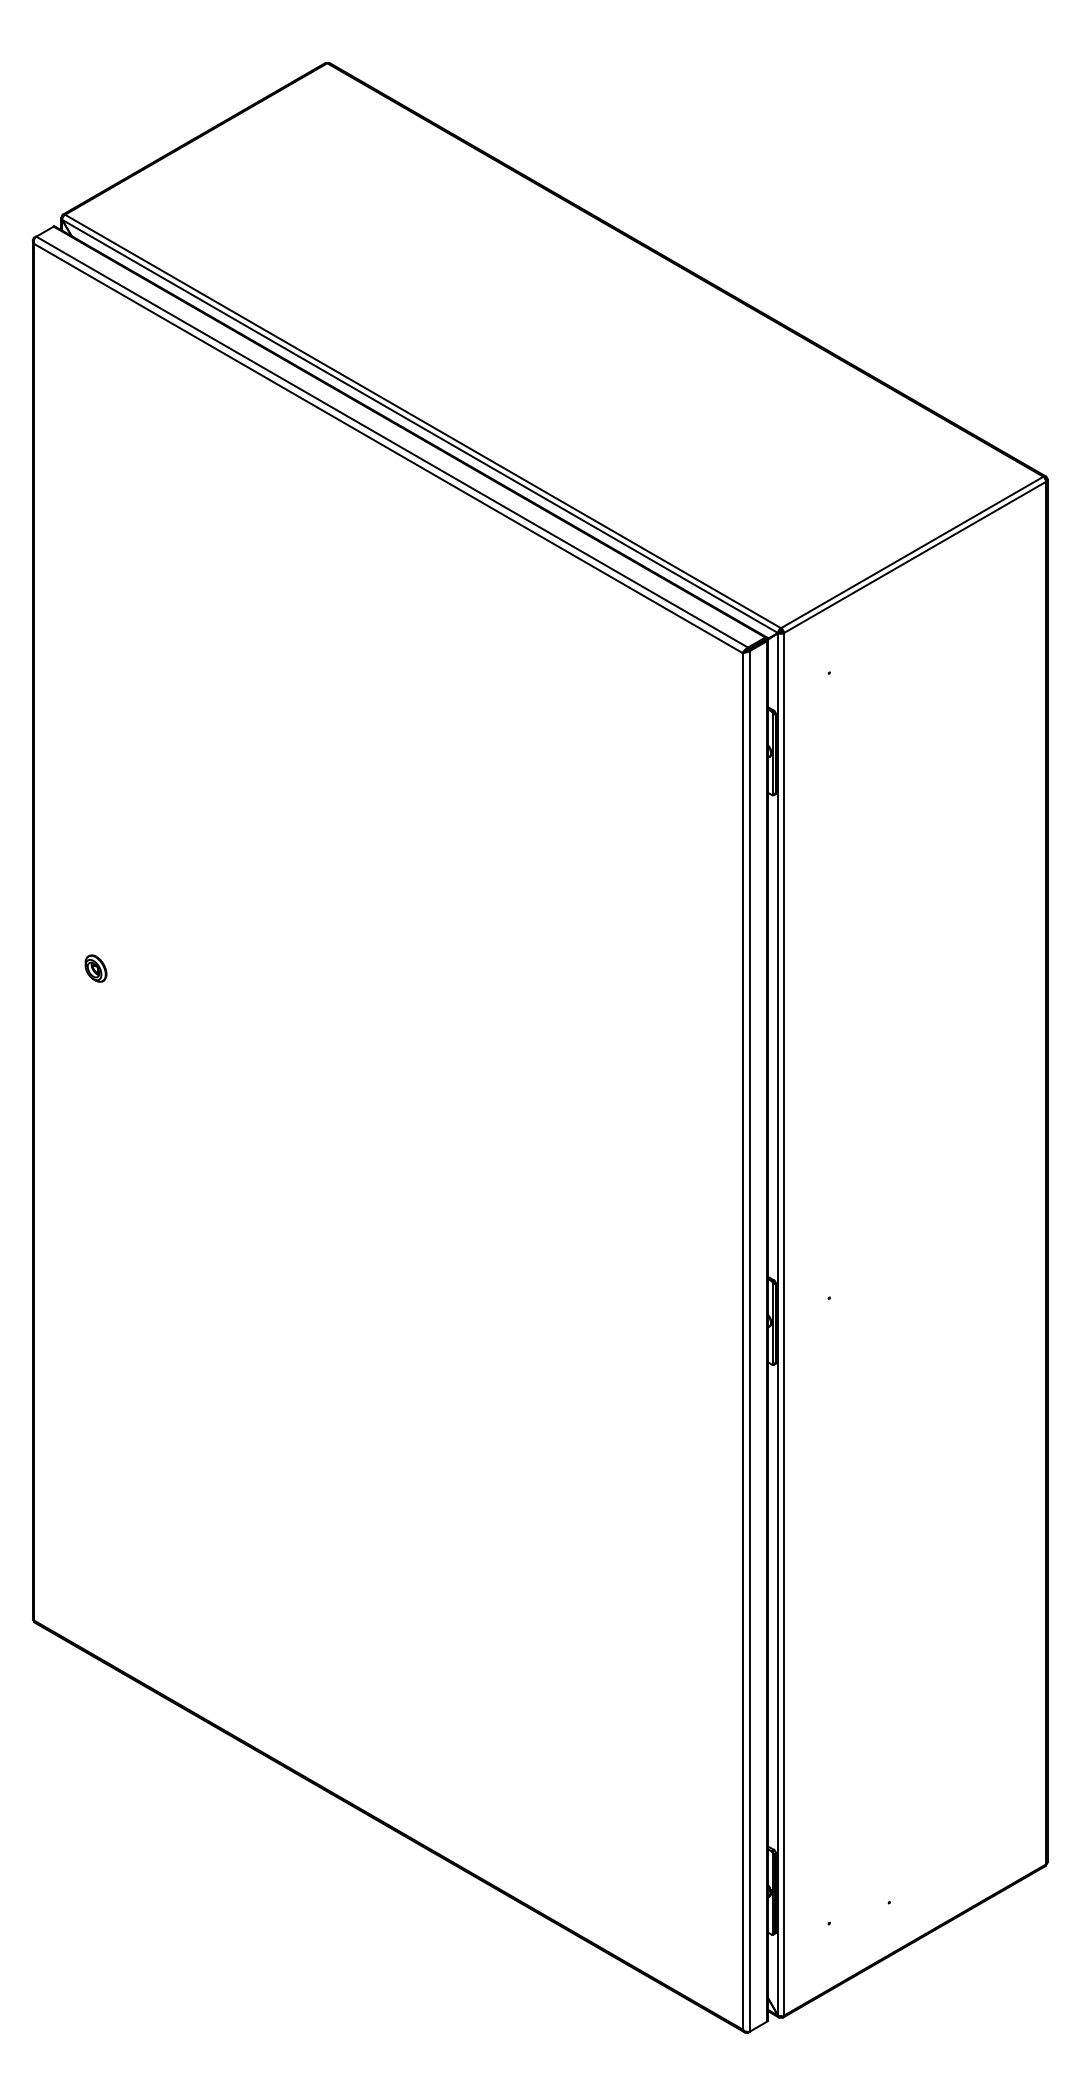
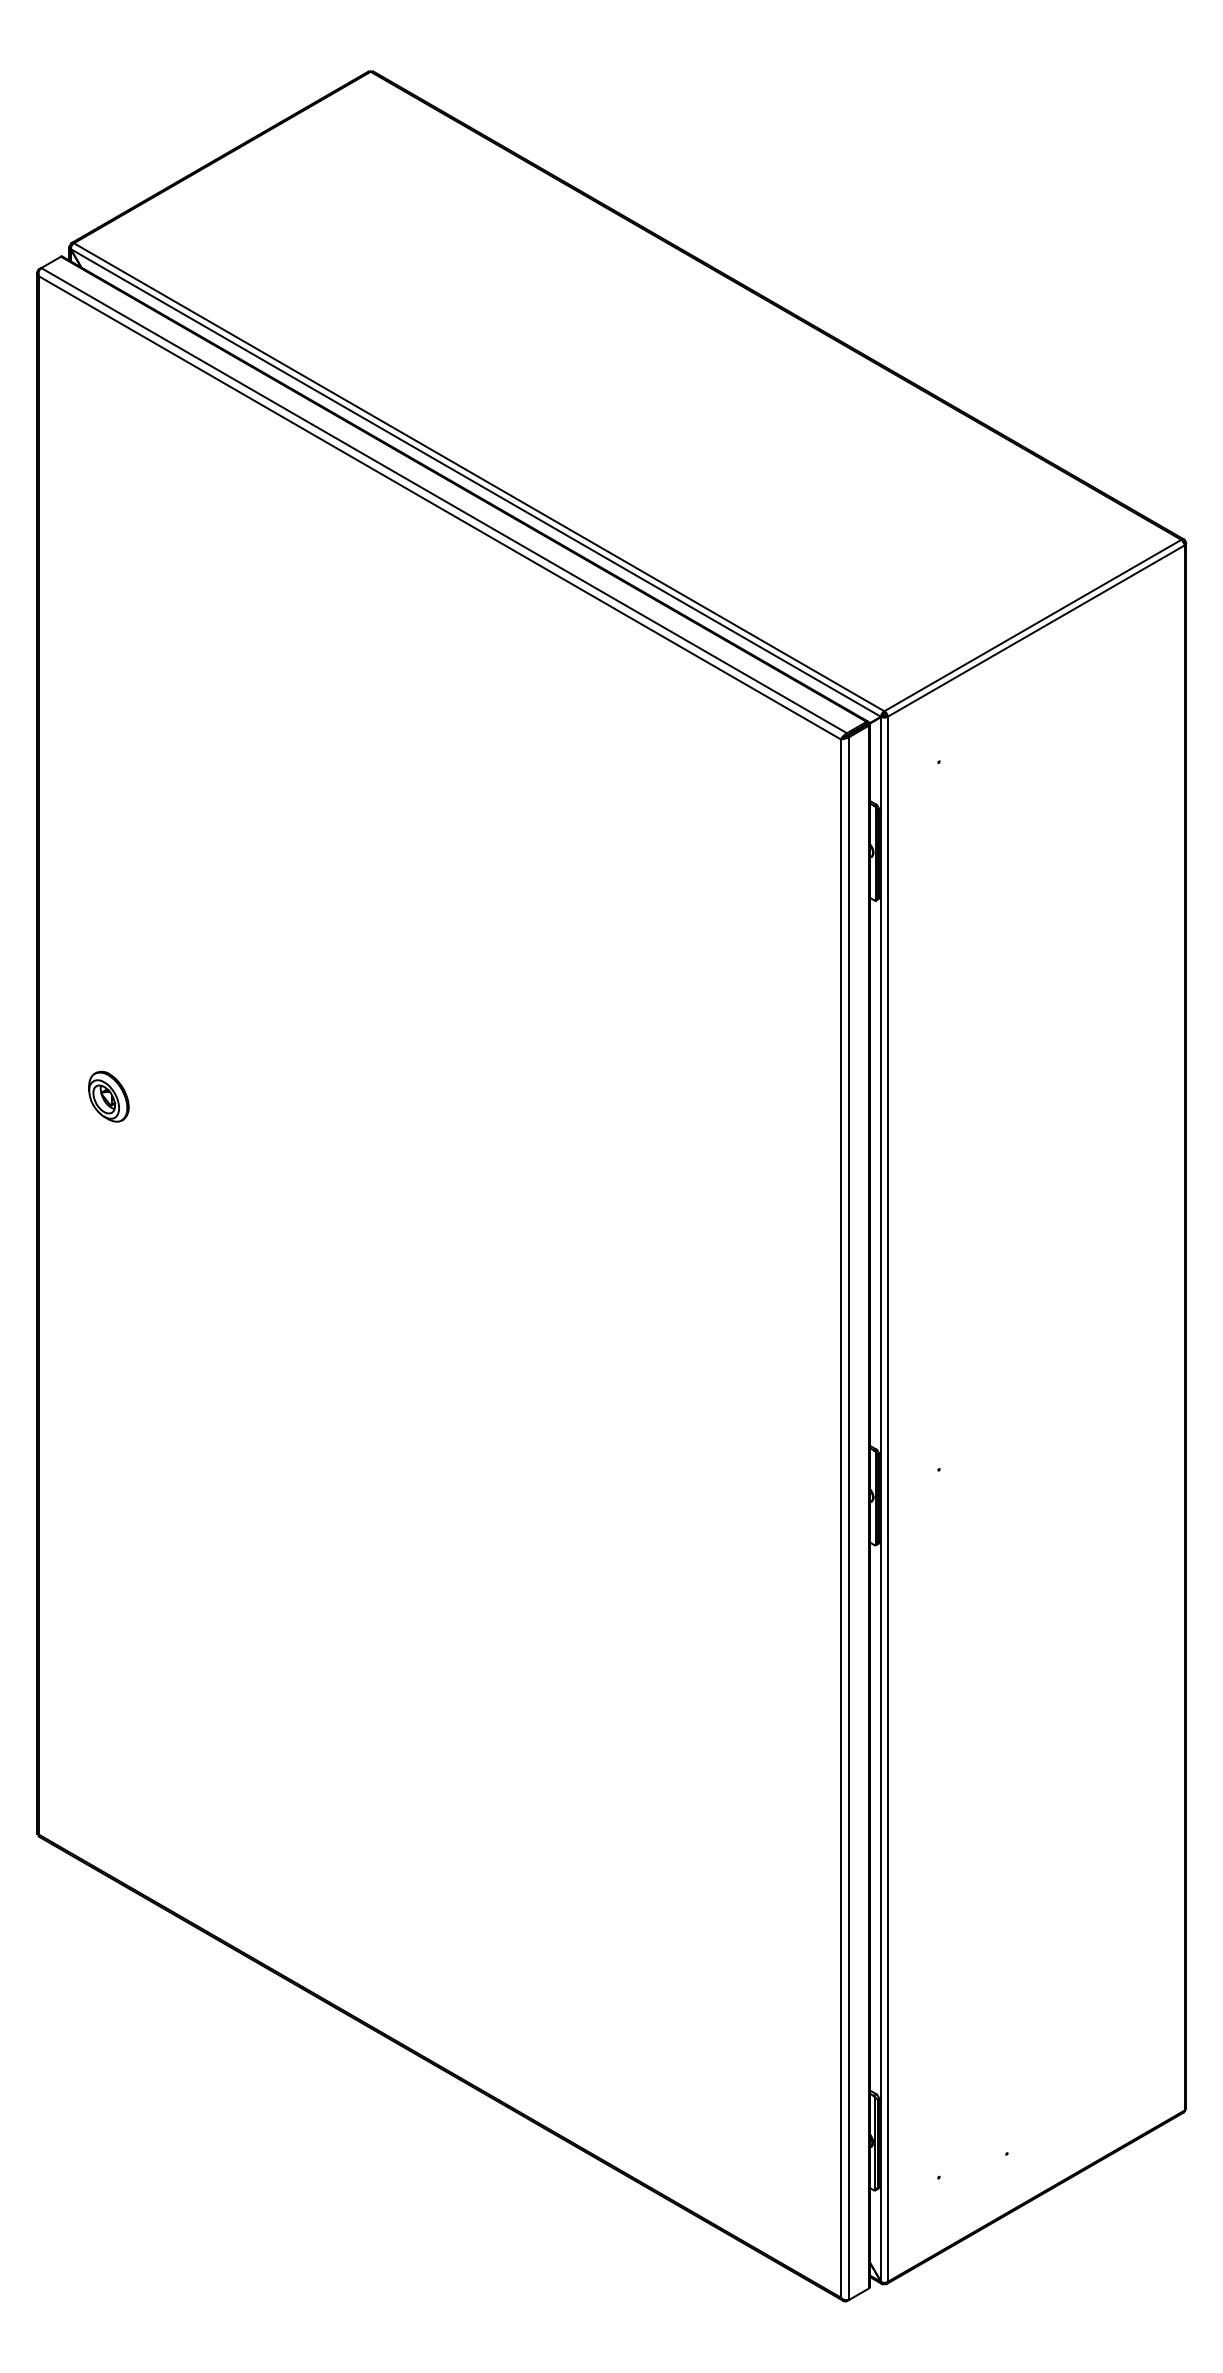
part: (95, 968) -> (108, 1096), size x1.67

